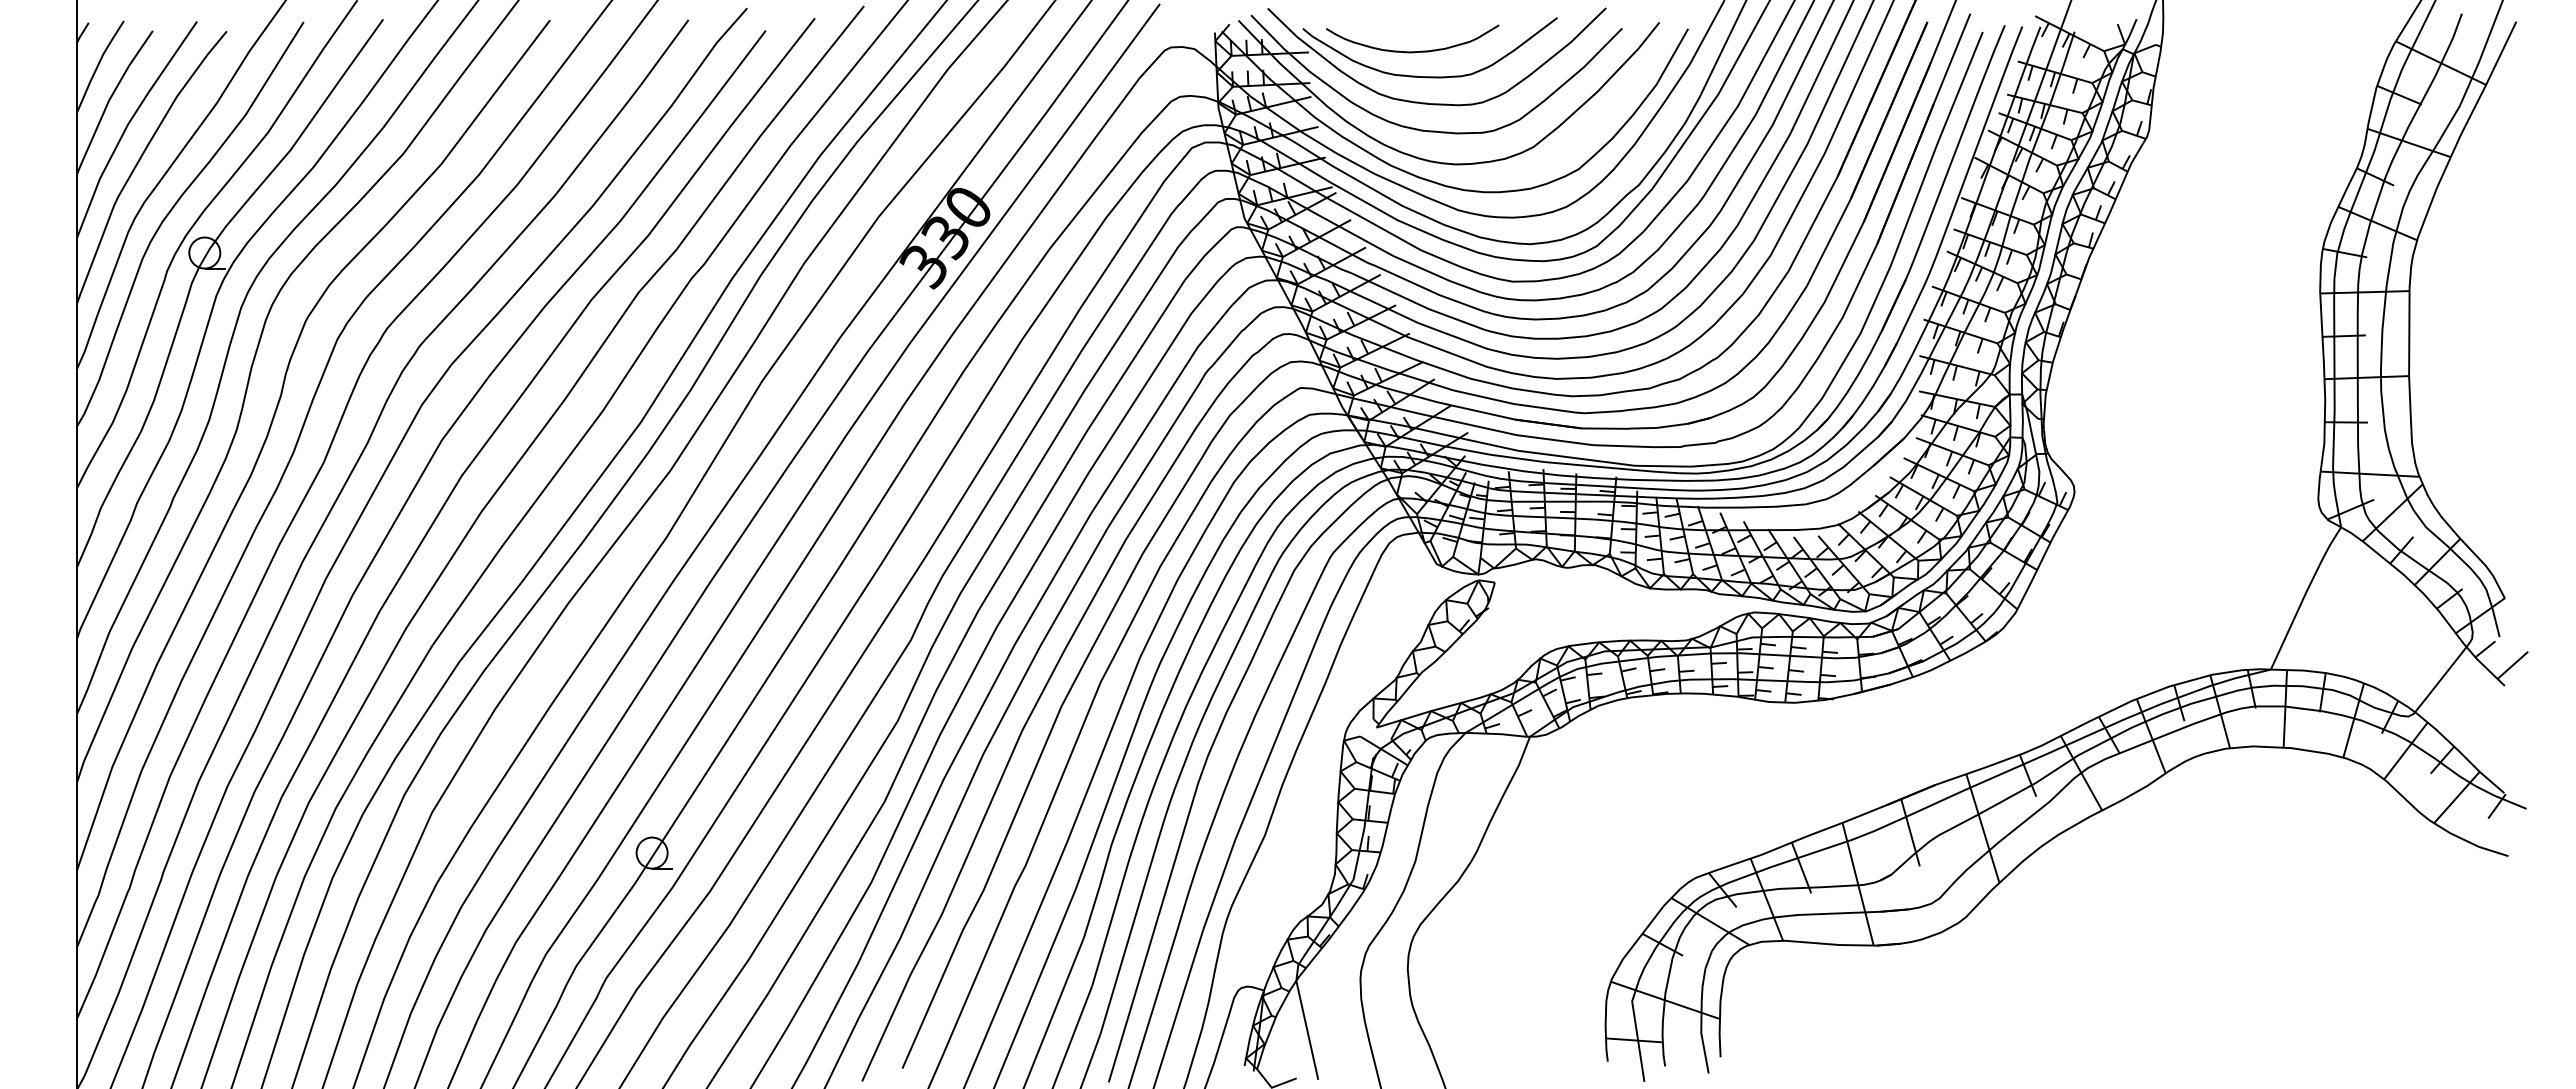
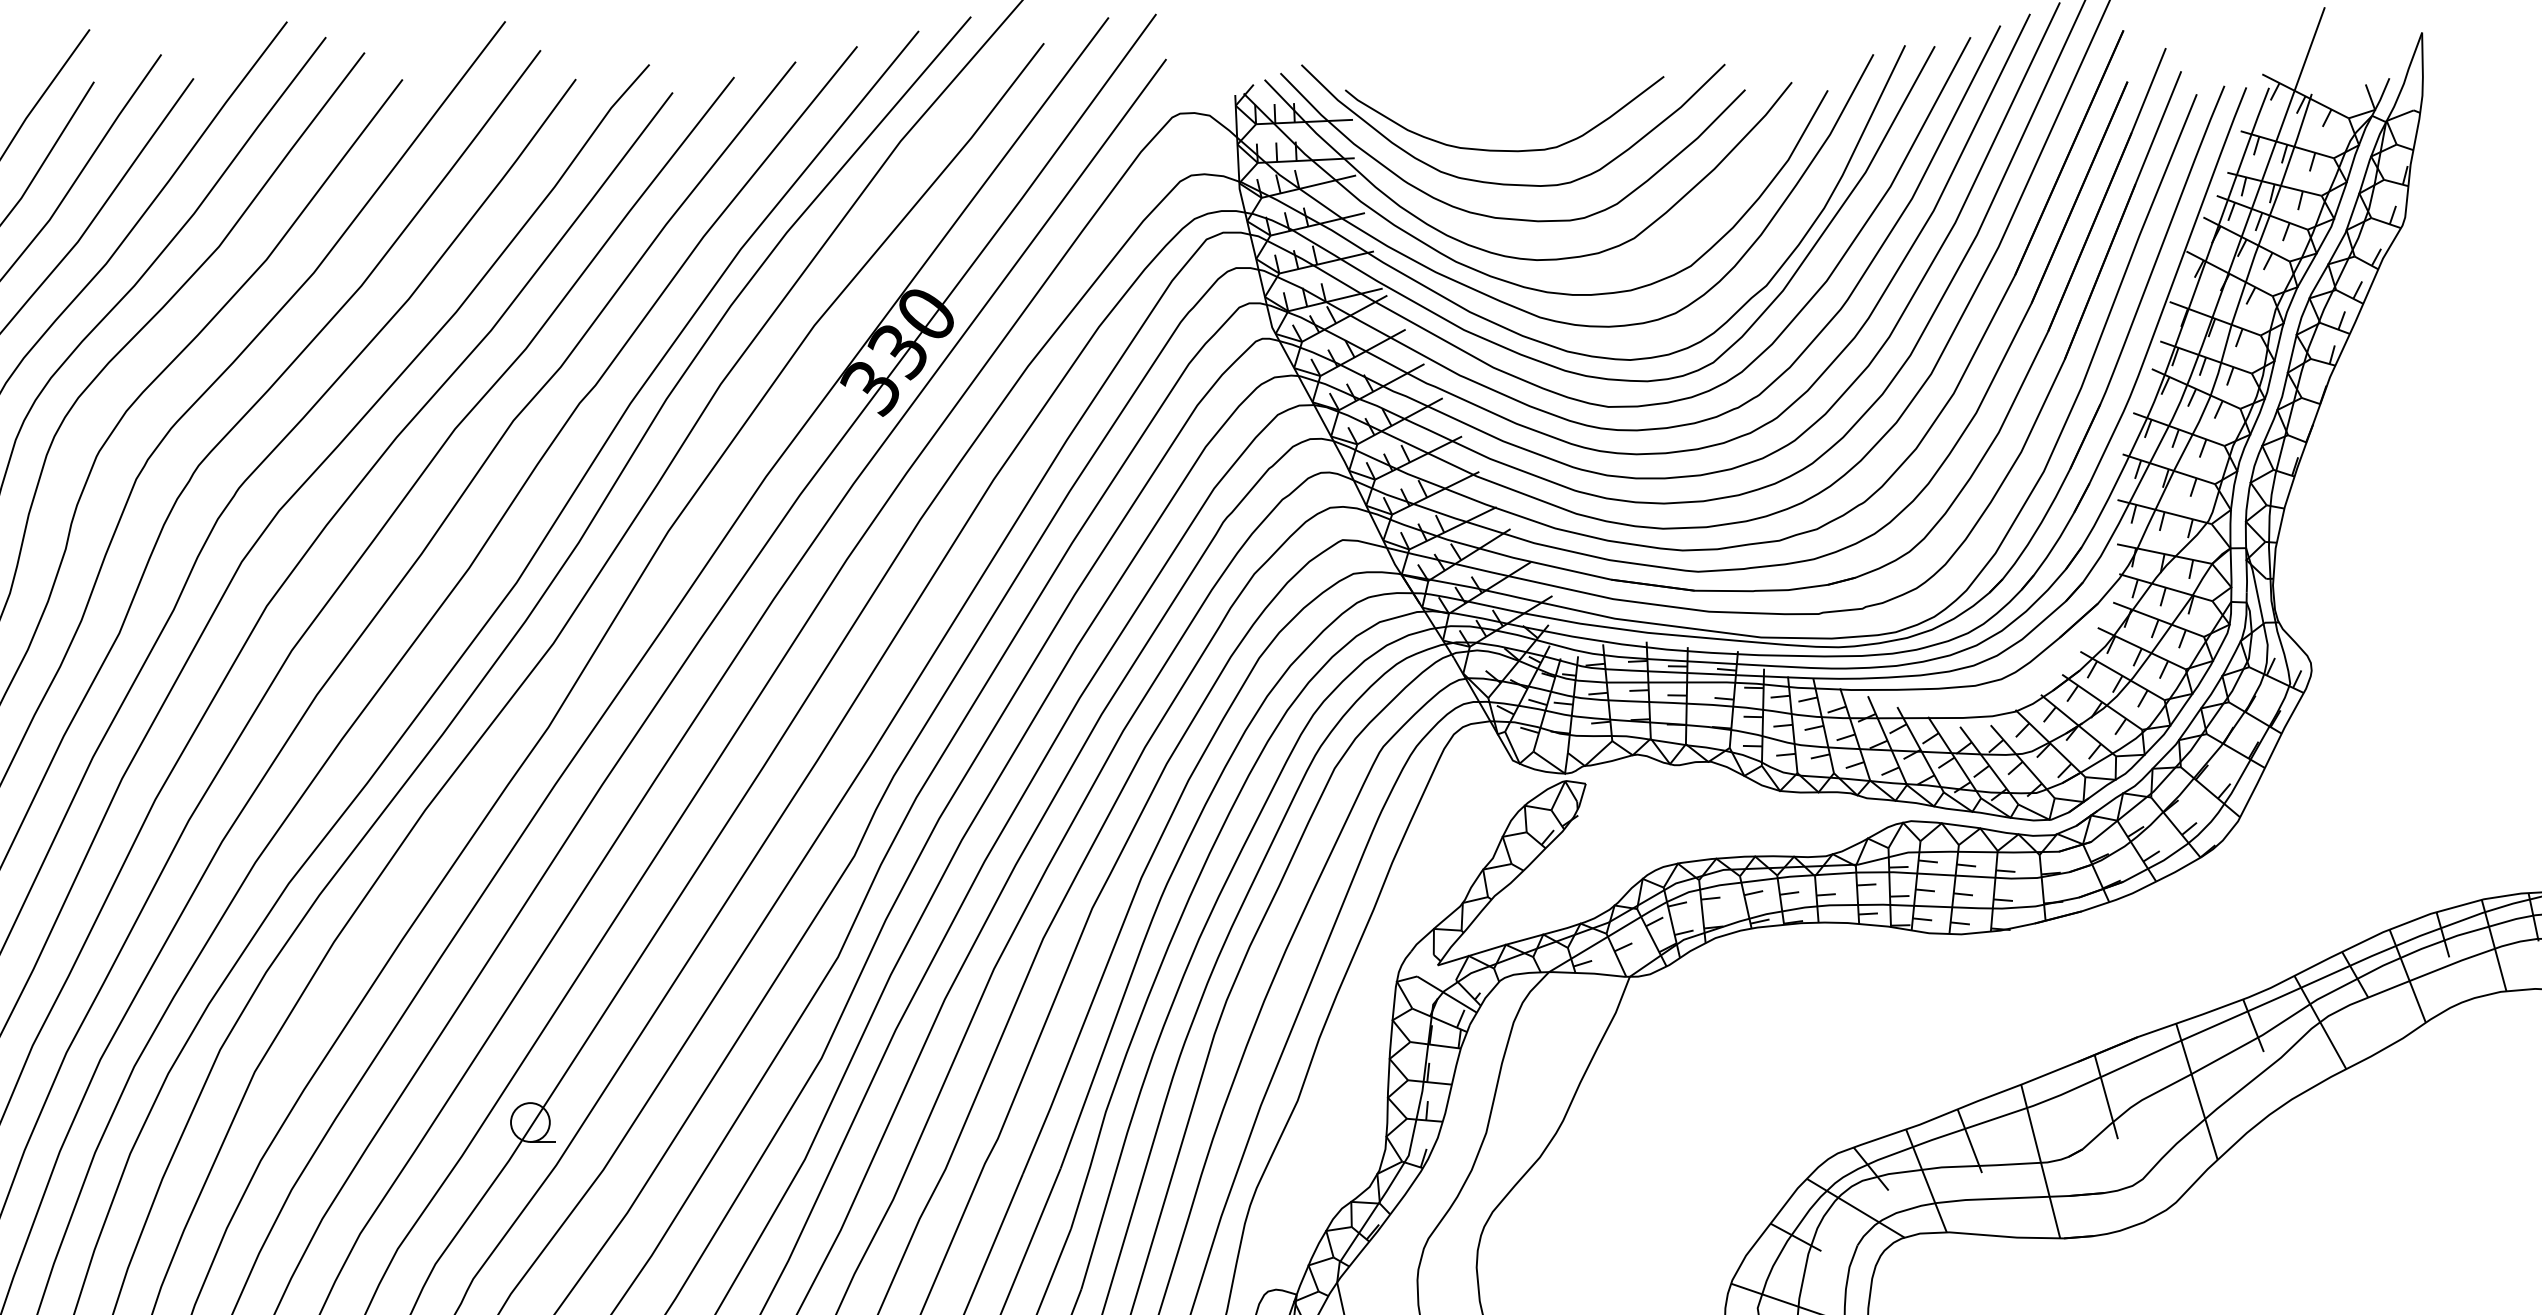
curve: (1412, 51) -> (1482, 118), removed

